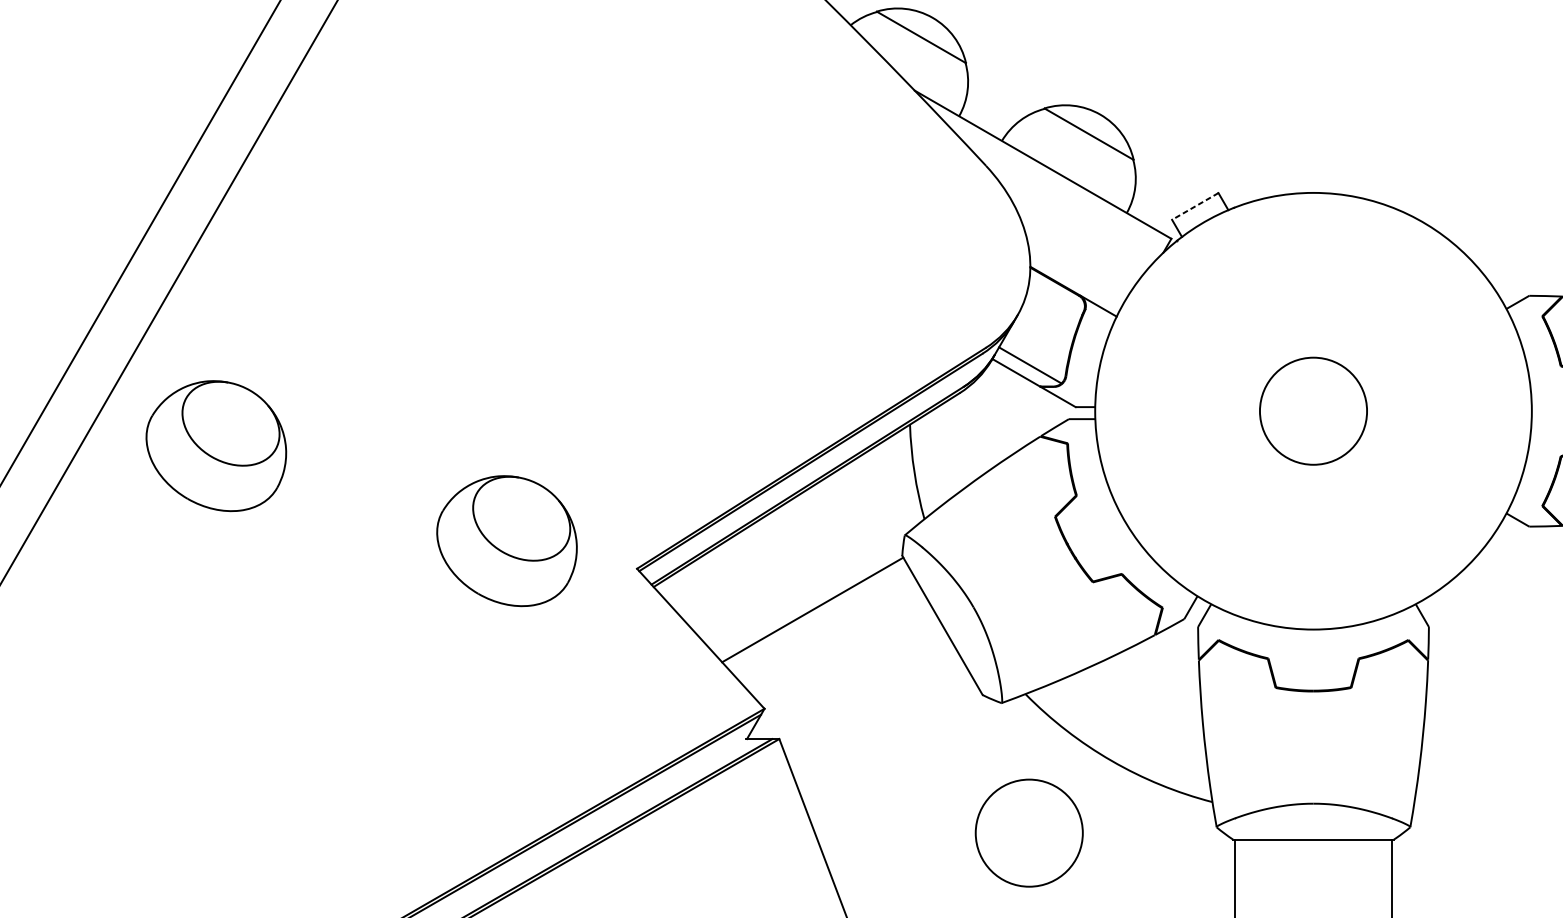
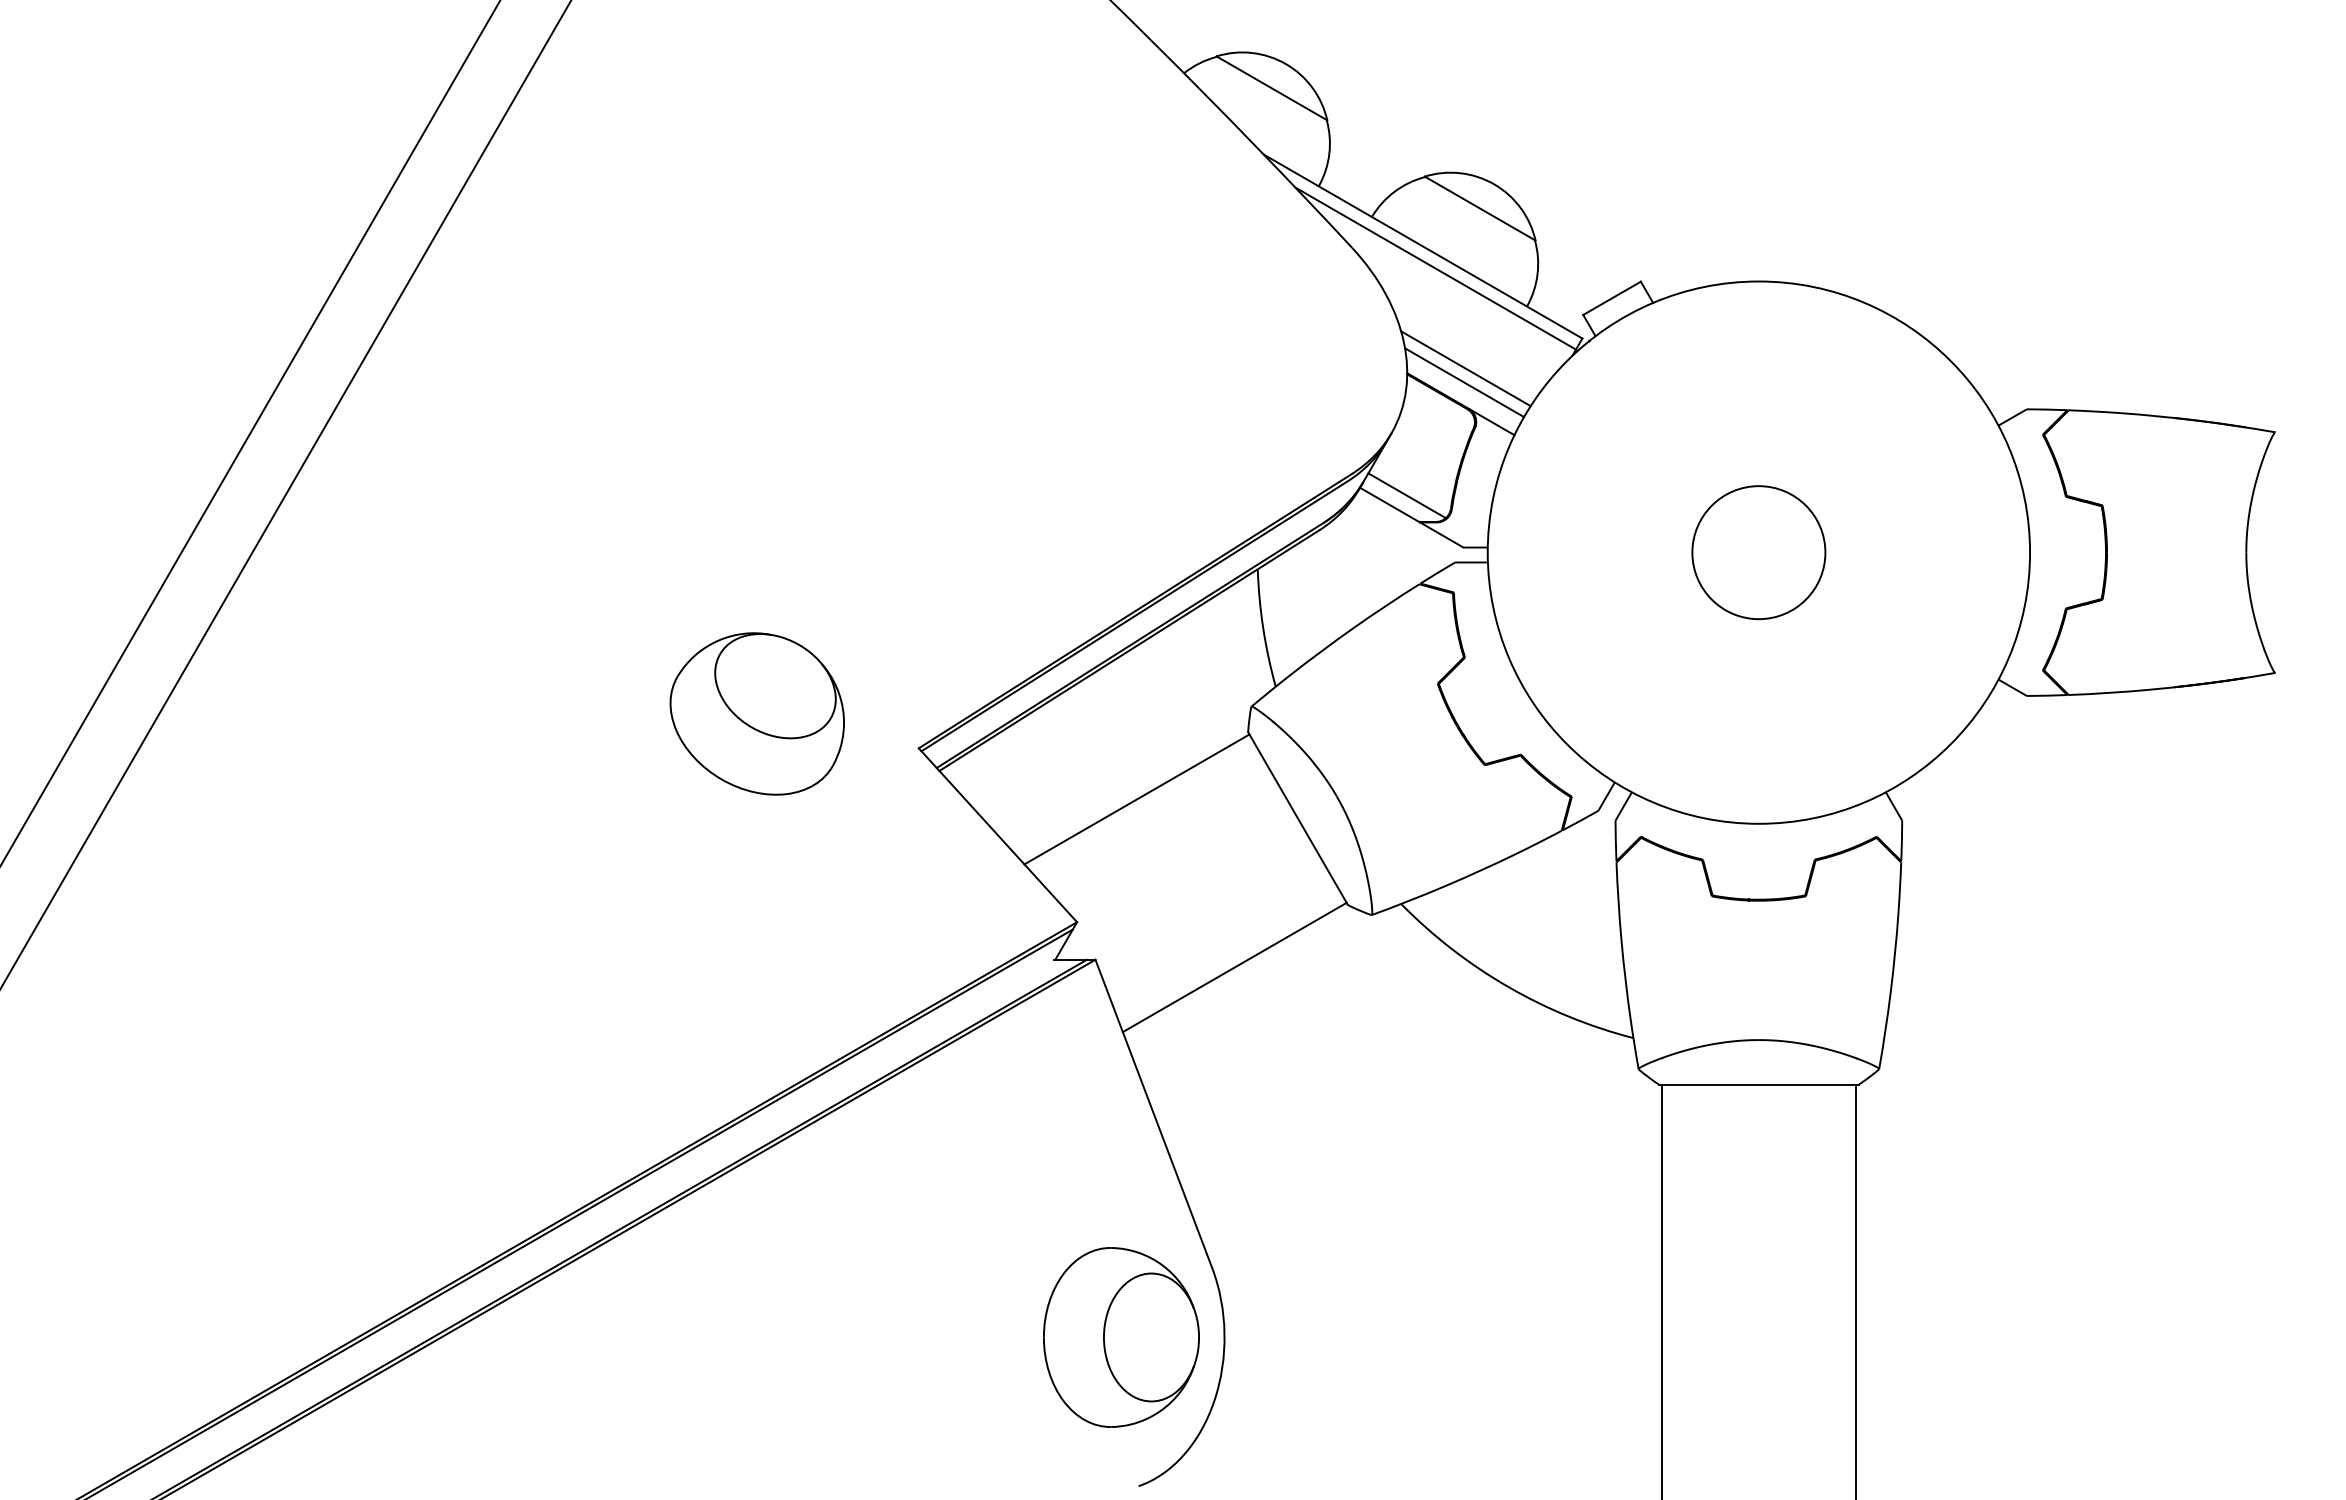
line: (1053, 182) -> (1435, 268), added
line: (1194, 206) -> (1611, 298), dashed -> solid
line: (1077, 262) -> (1465, 368), added
line: (1076, 274) -> (1464, 382), added
part: (215, 445) -> (395, 595), removed
line: (891, 745) -> (1234, 967), added
circle: (1028, 833) -> (1405, 1076), removed

